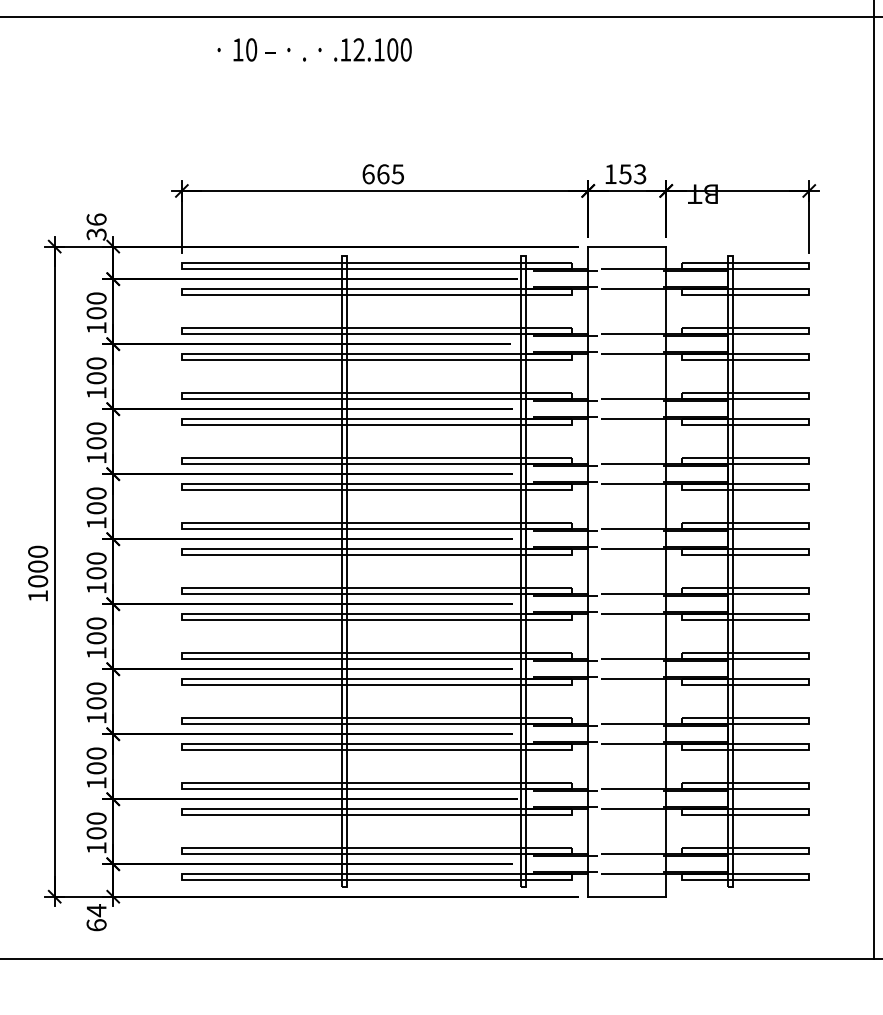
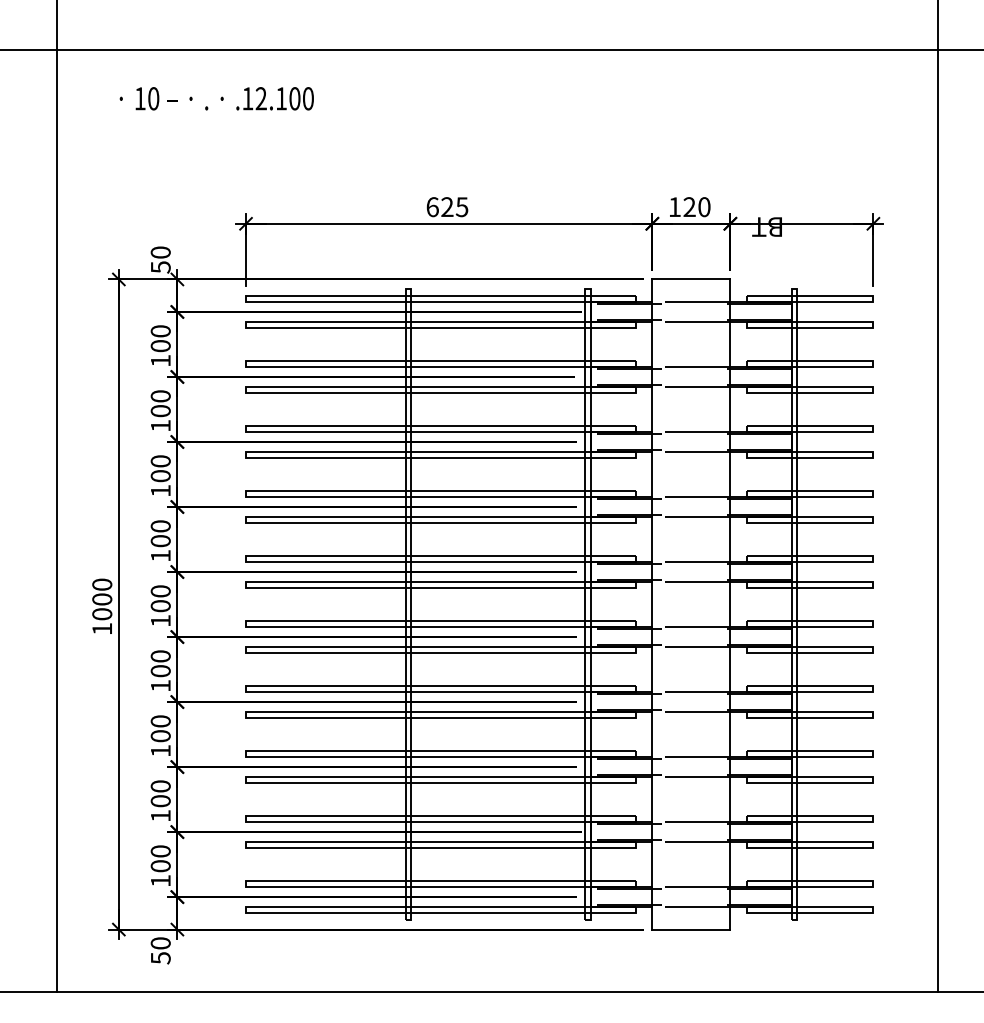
text: (314, 49) -> (216, 98), moved
text: (383, 174) -> (447, 207), 665 -> 625
text: (632, 174) -> (696, 207), 153 -> 120
text: (96, 226) -> (160, 259), 36 -> 50
text: (96, 917) -> (160, 950), 64 -> 50

